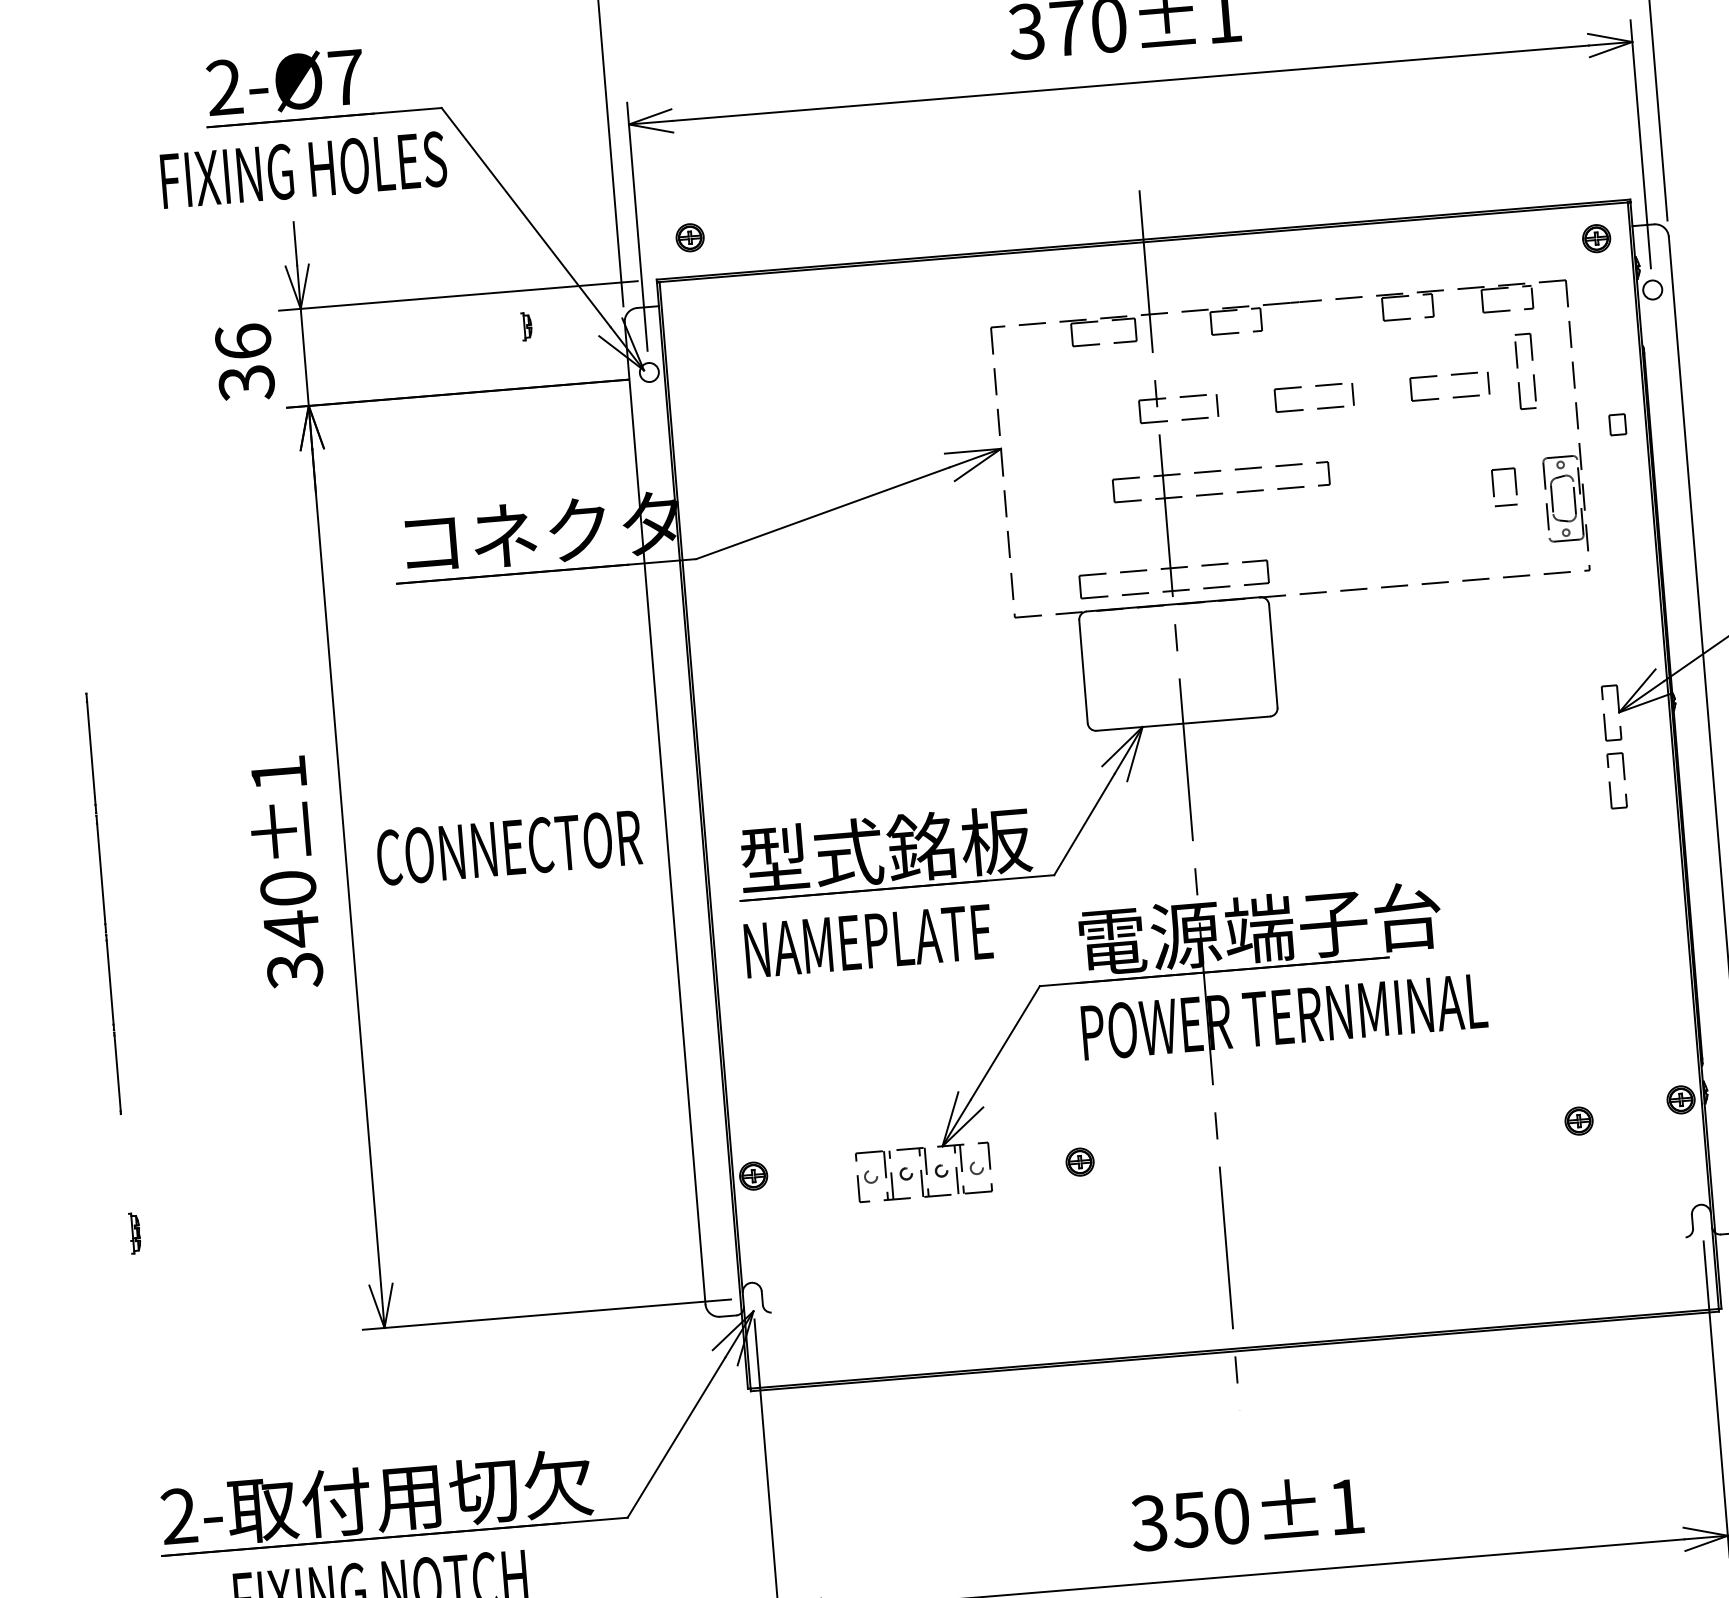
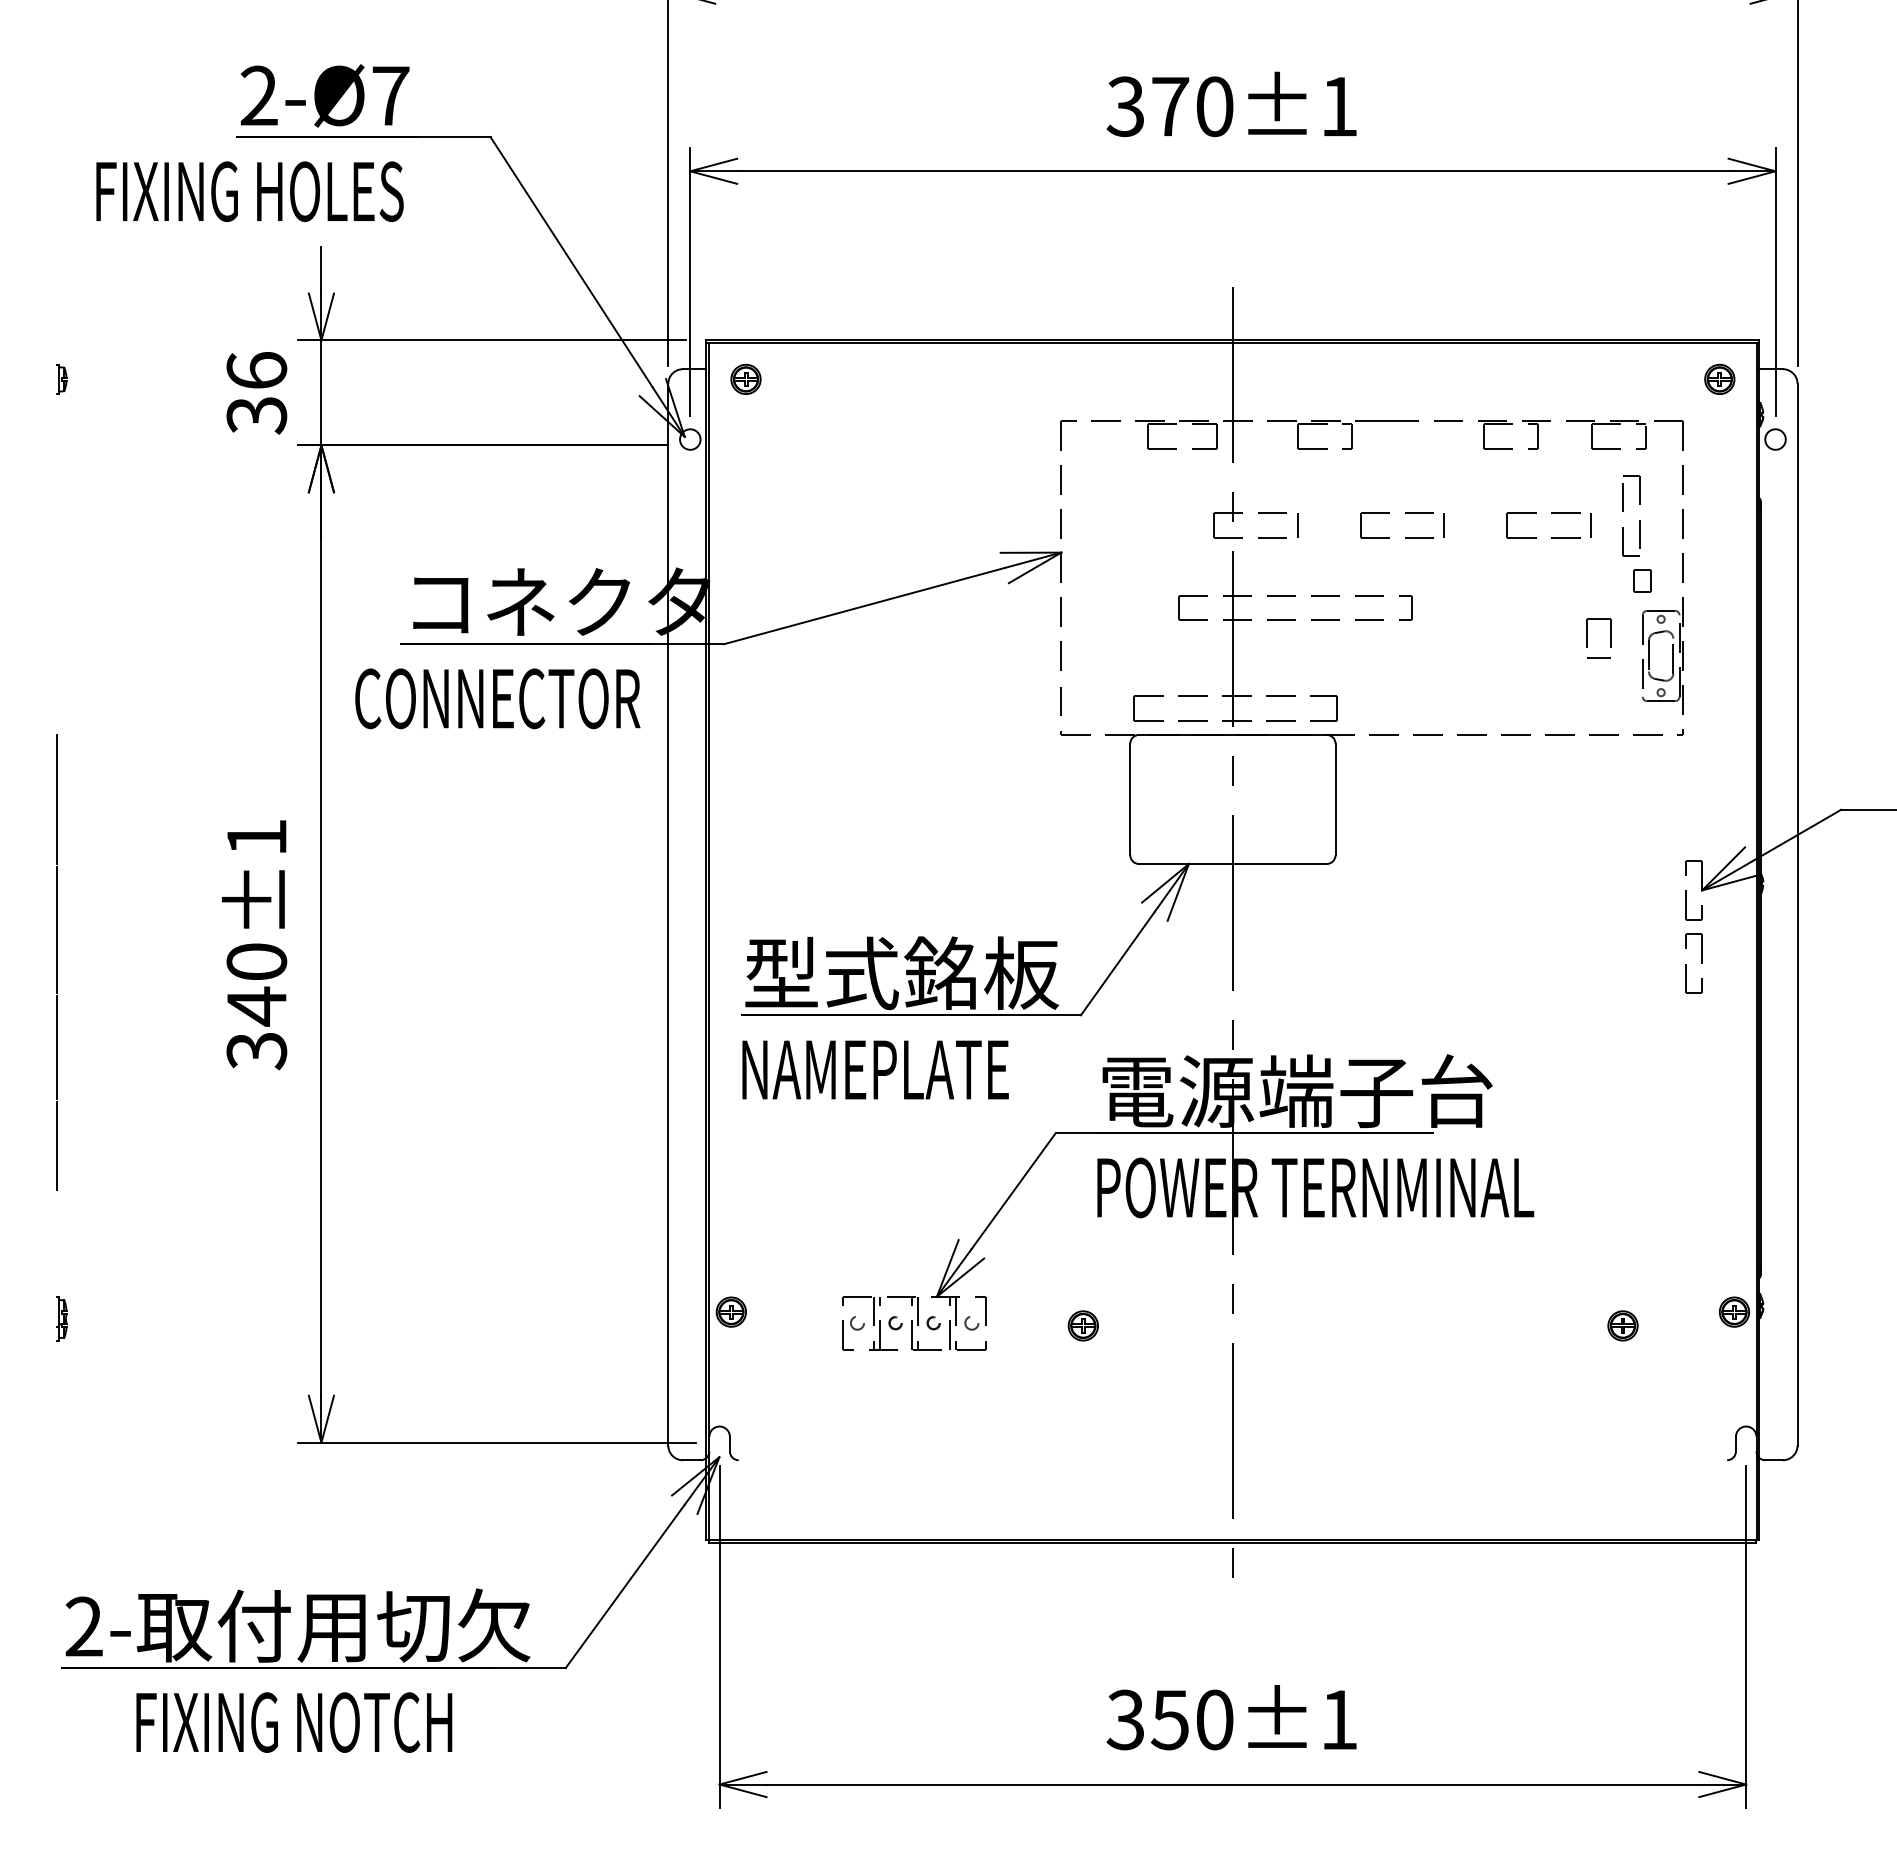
text: (303, 170) -> (249, 191), moved
part: (689, 236) -> (745, 378), moved
part: (526, 326) -> (61, 379), moved
part: (1618, 424) -> (1642, 580), moved
text: (508, 847) -> (497, 698), moved

